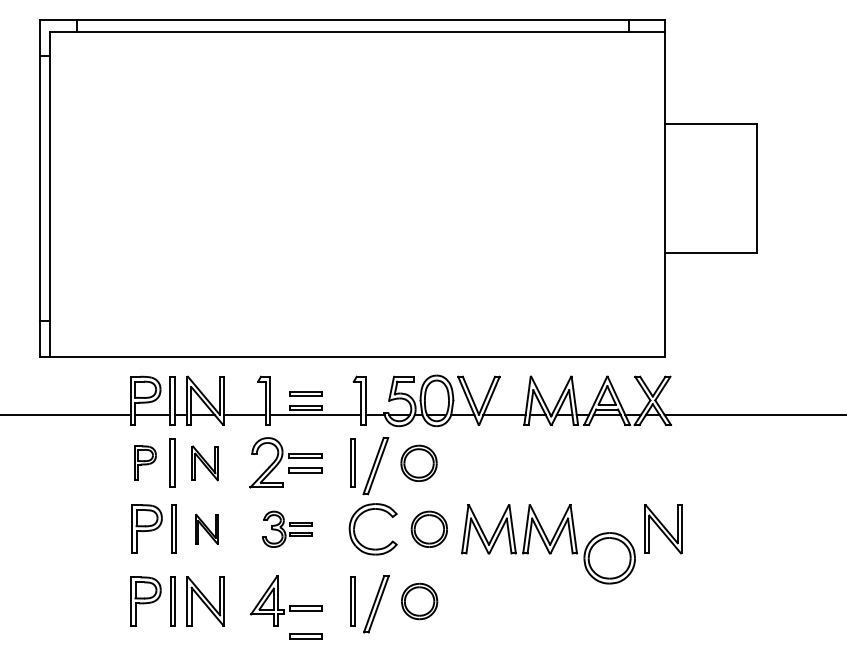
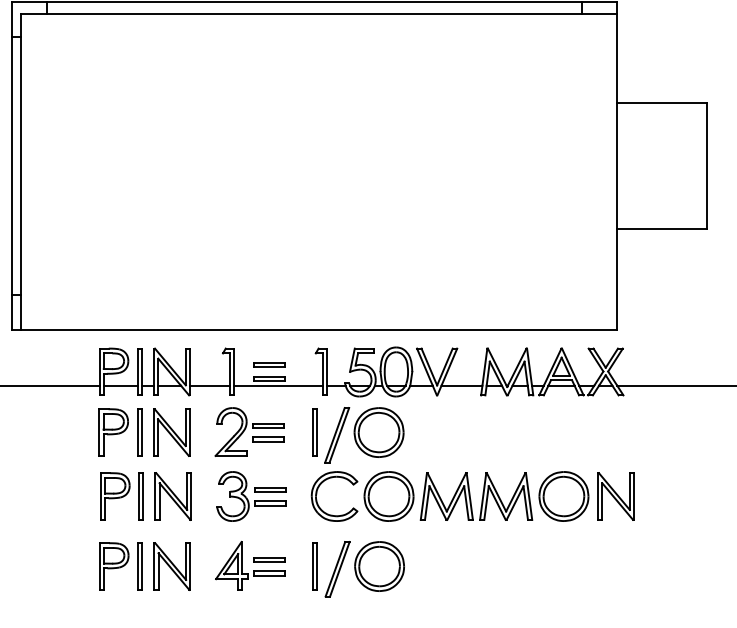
part: (145, 462) -> (113, 431), size x1.43
part: (205, 463) -> (171, 432), size x1.43
part: (418, 463) -> (378, 432), size x1.43
part: (206, 529) -> (172, 496), size x1.67
part: (287, 529) -> (251, 496), size x1.43
part: (429, 529) -> (389, 496), size x1.43
part: (609, 558) -> (563, 496), moved
part: (419, 601) -> (379, 566), size x1.43
part: (305, 636) -> (268, 559), moved

